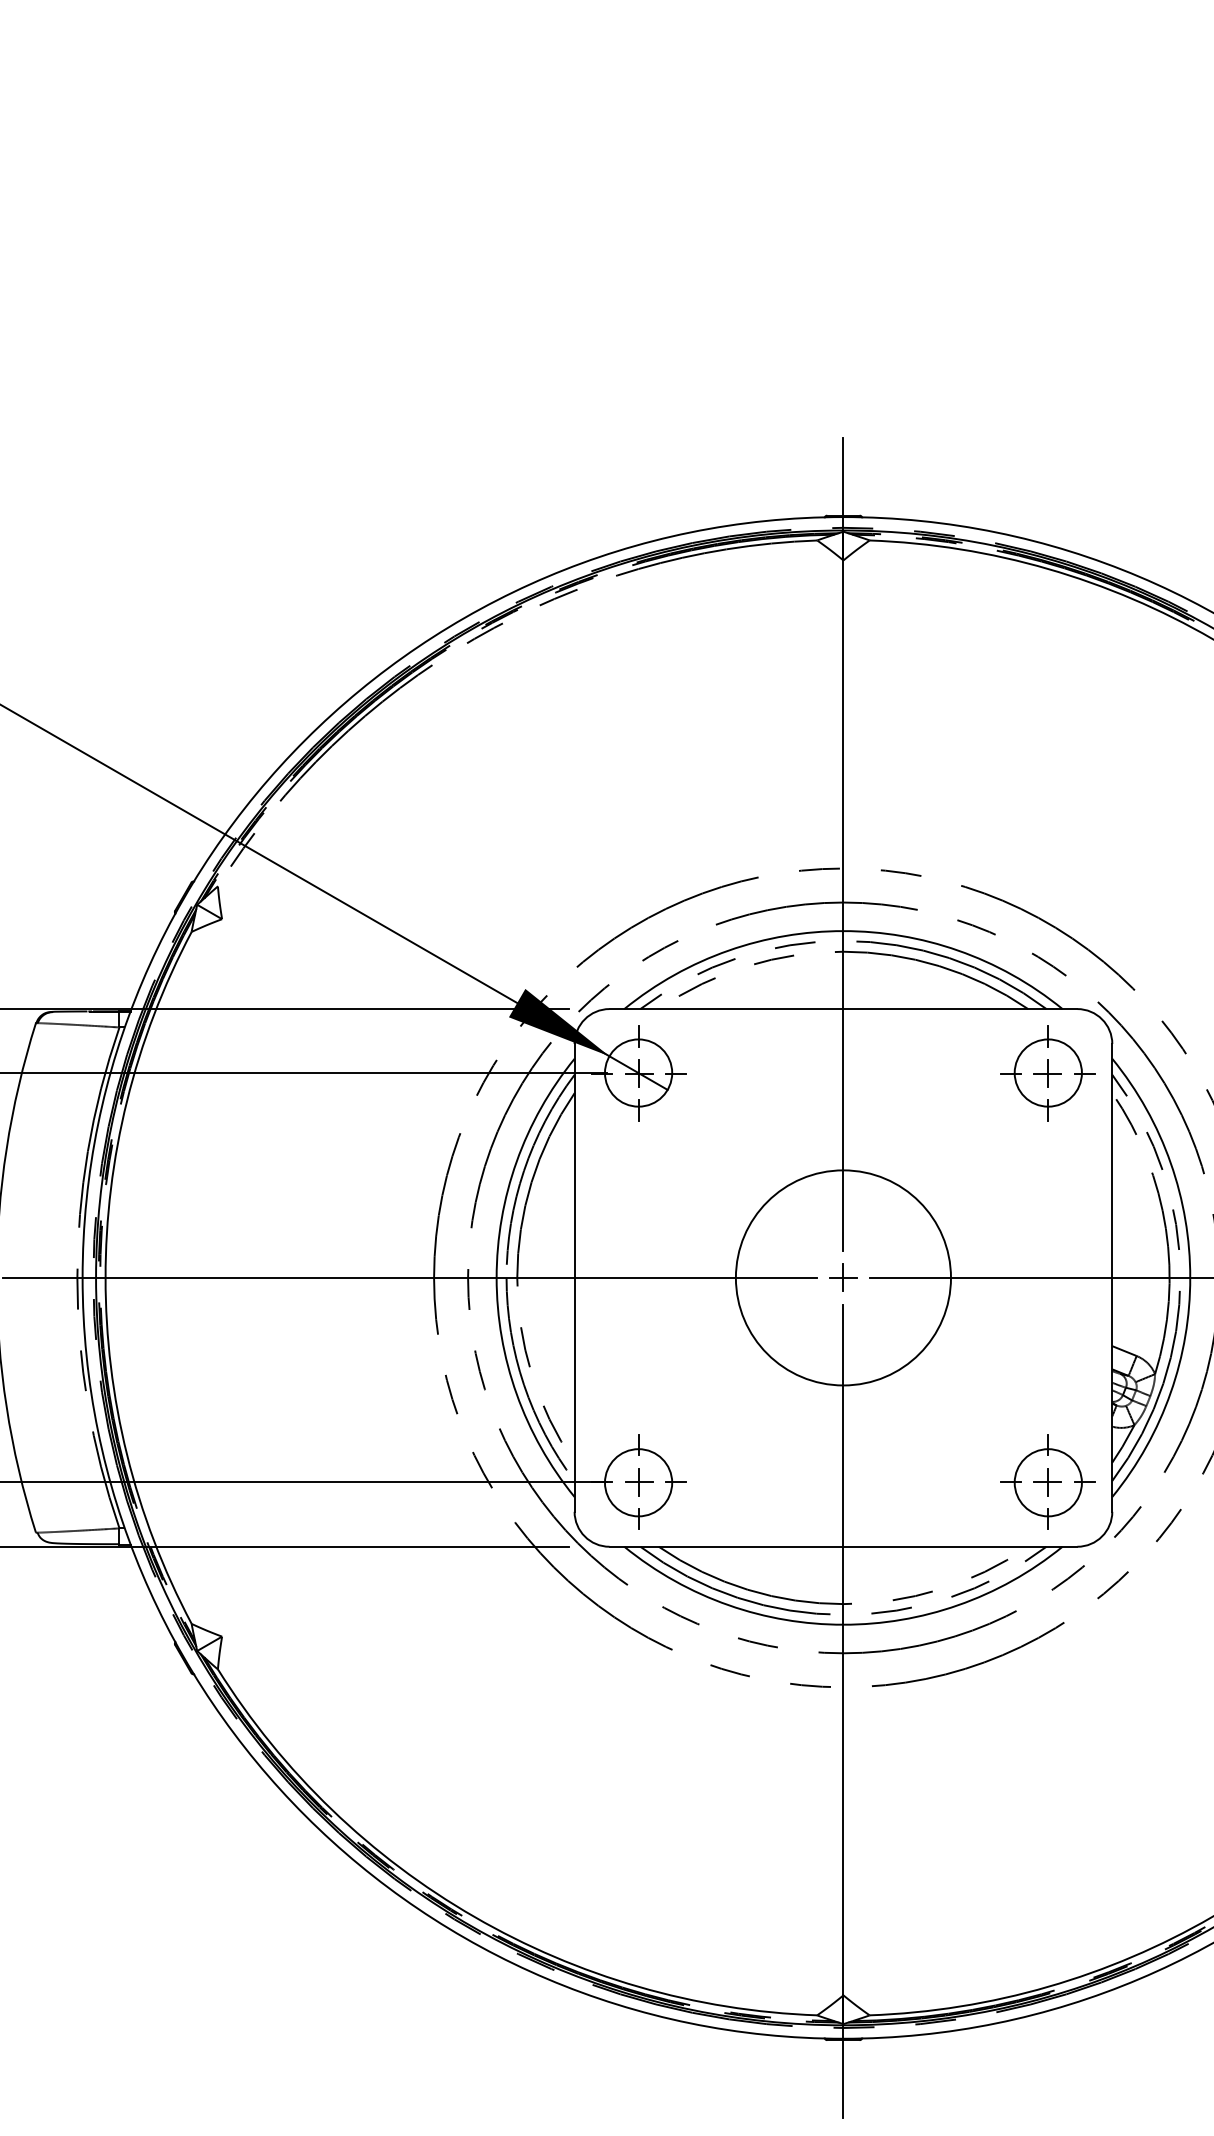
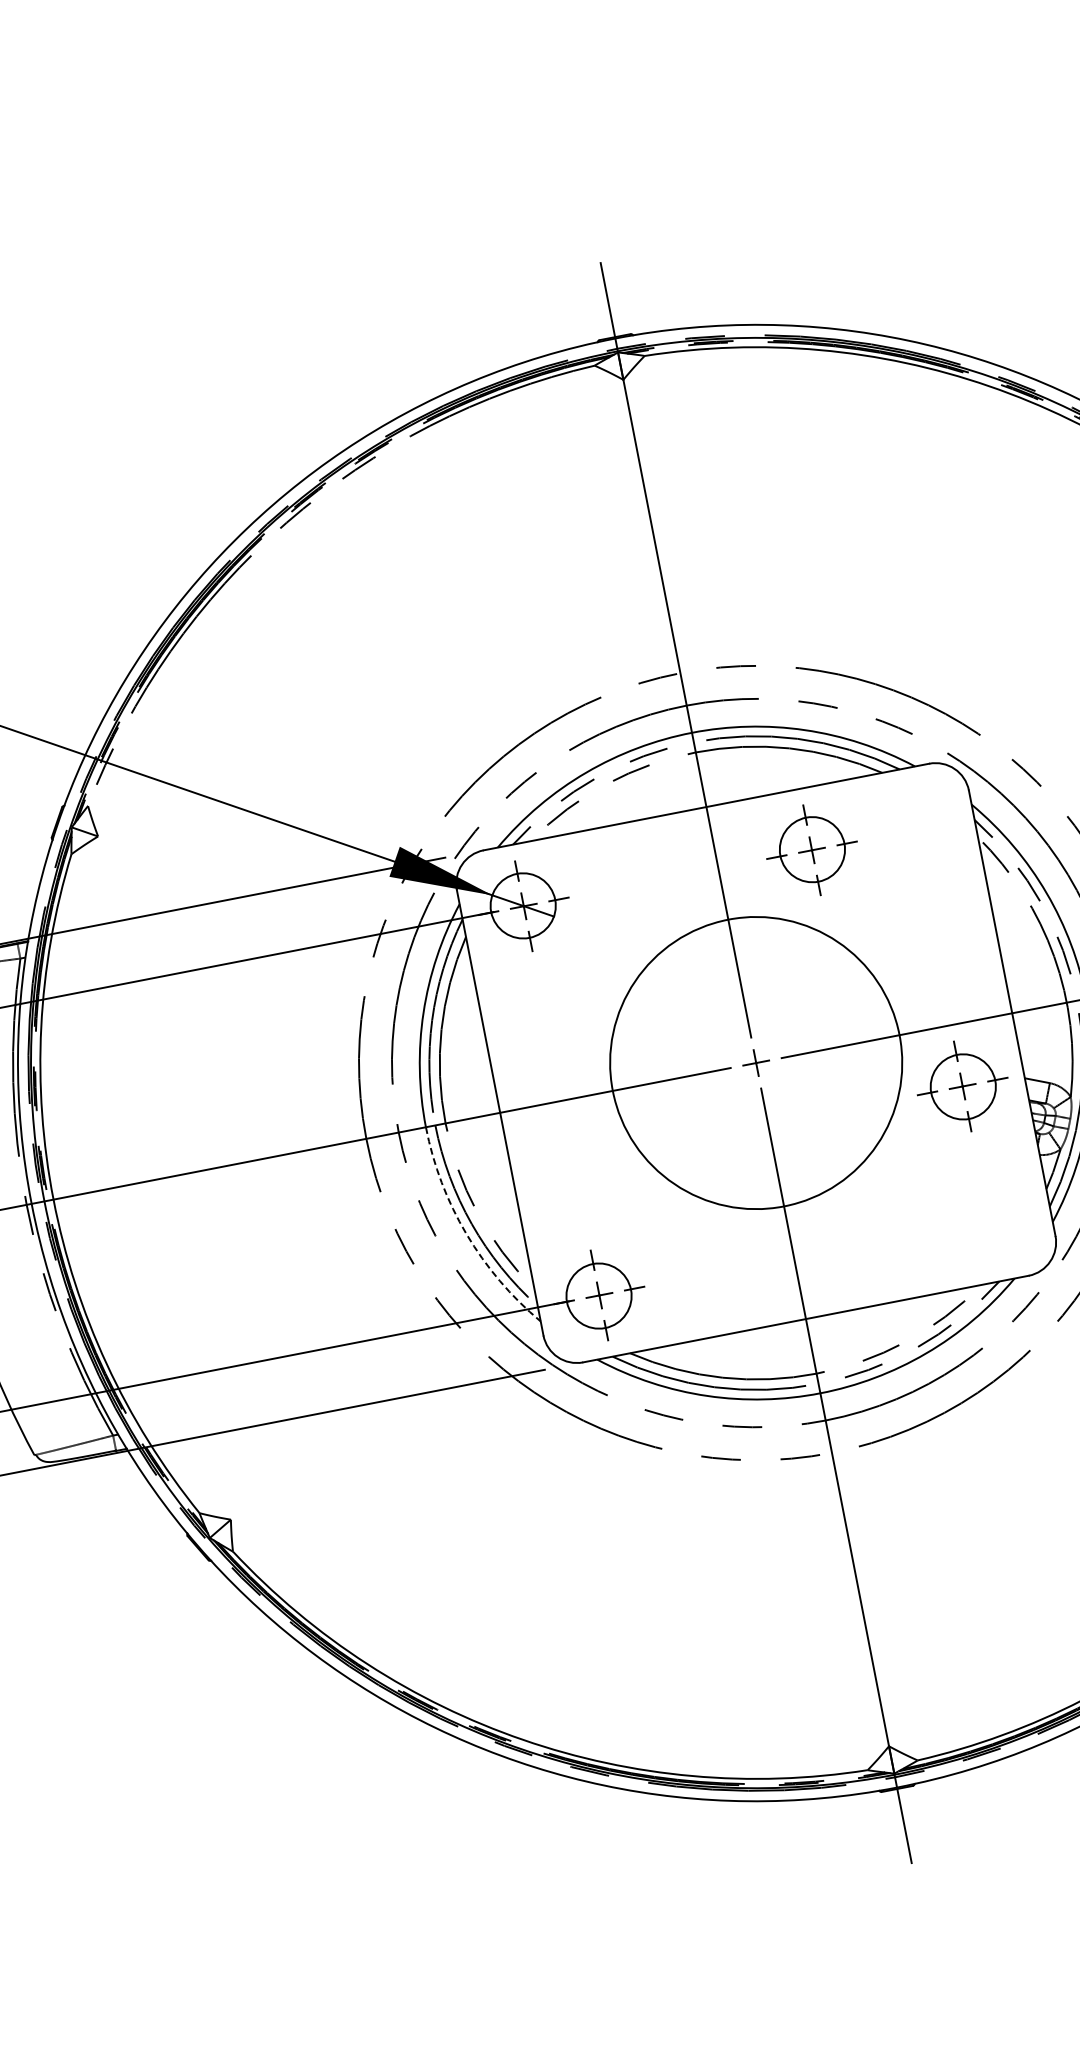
part: (1047, 1073) -> (811, 850), moved
circle: (842, 1277) -> (755, 1062), size x1.4
arc: (516, 1394) -> (466, 1234), solid -> dashed
part: (1047, 1481) -> (962, 1085), moved

